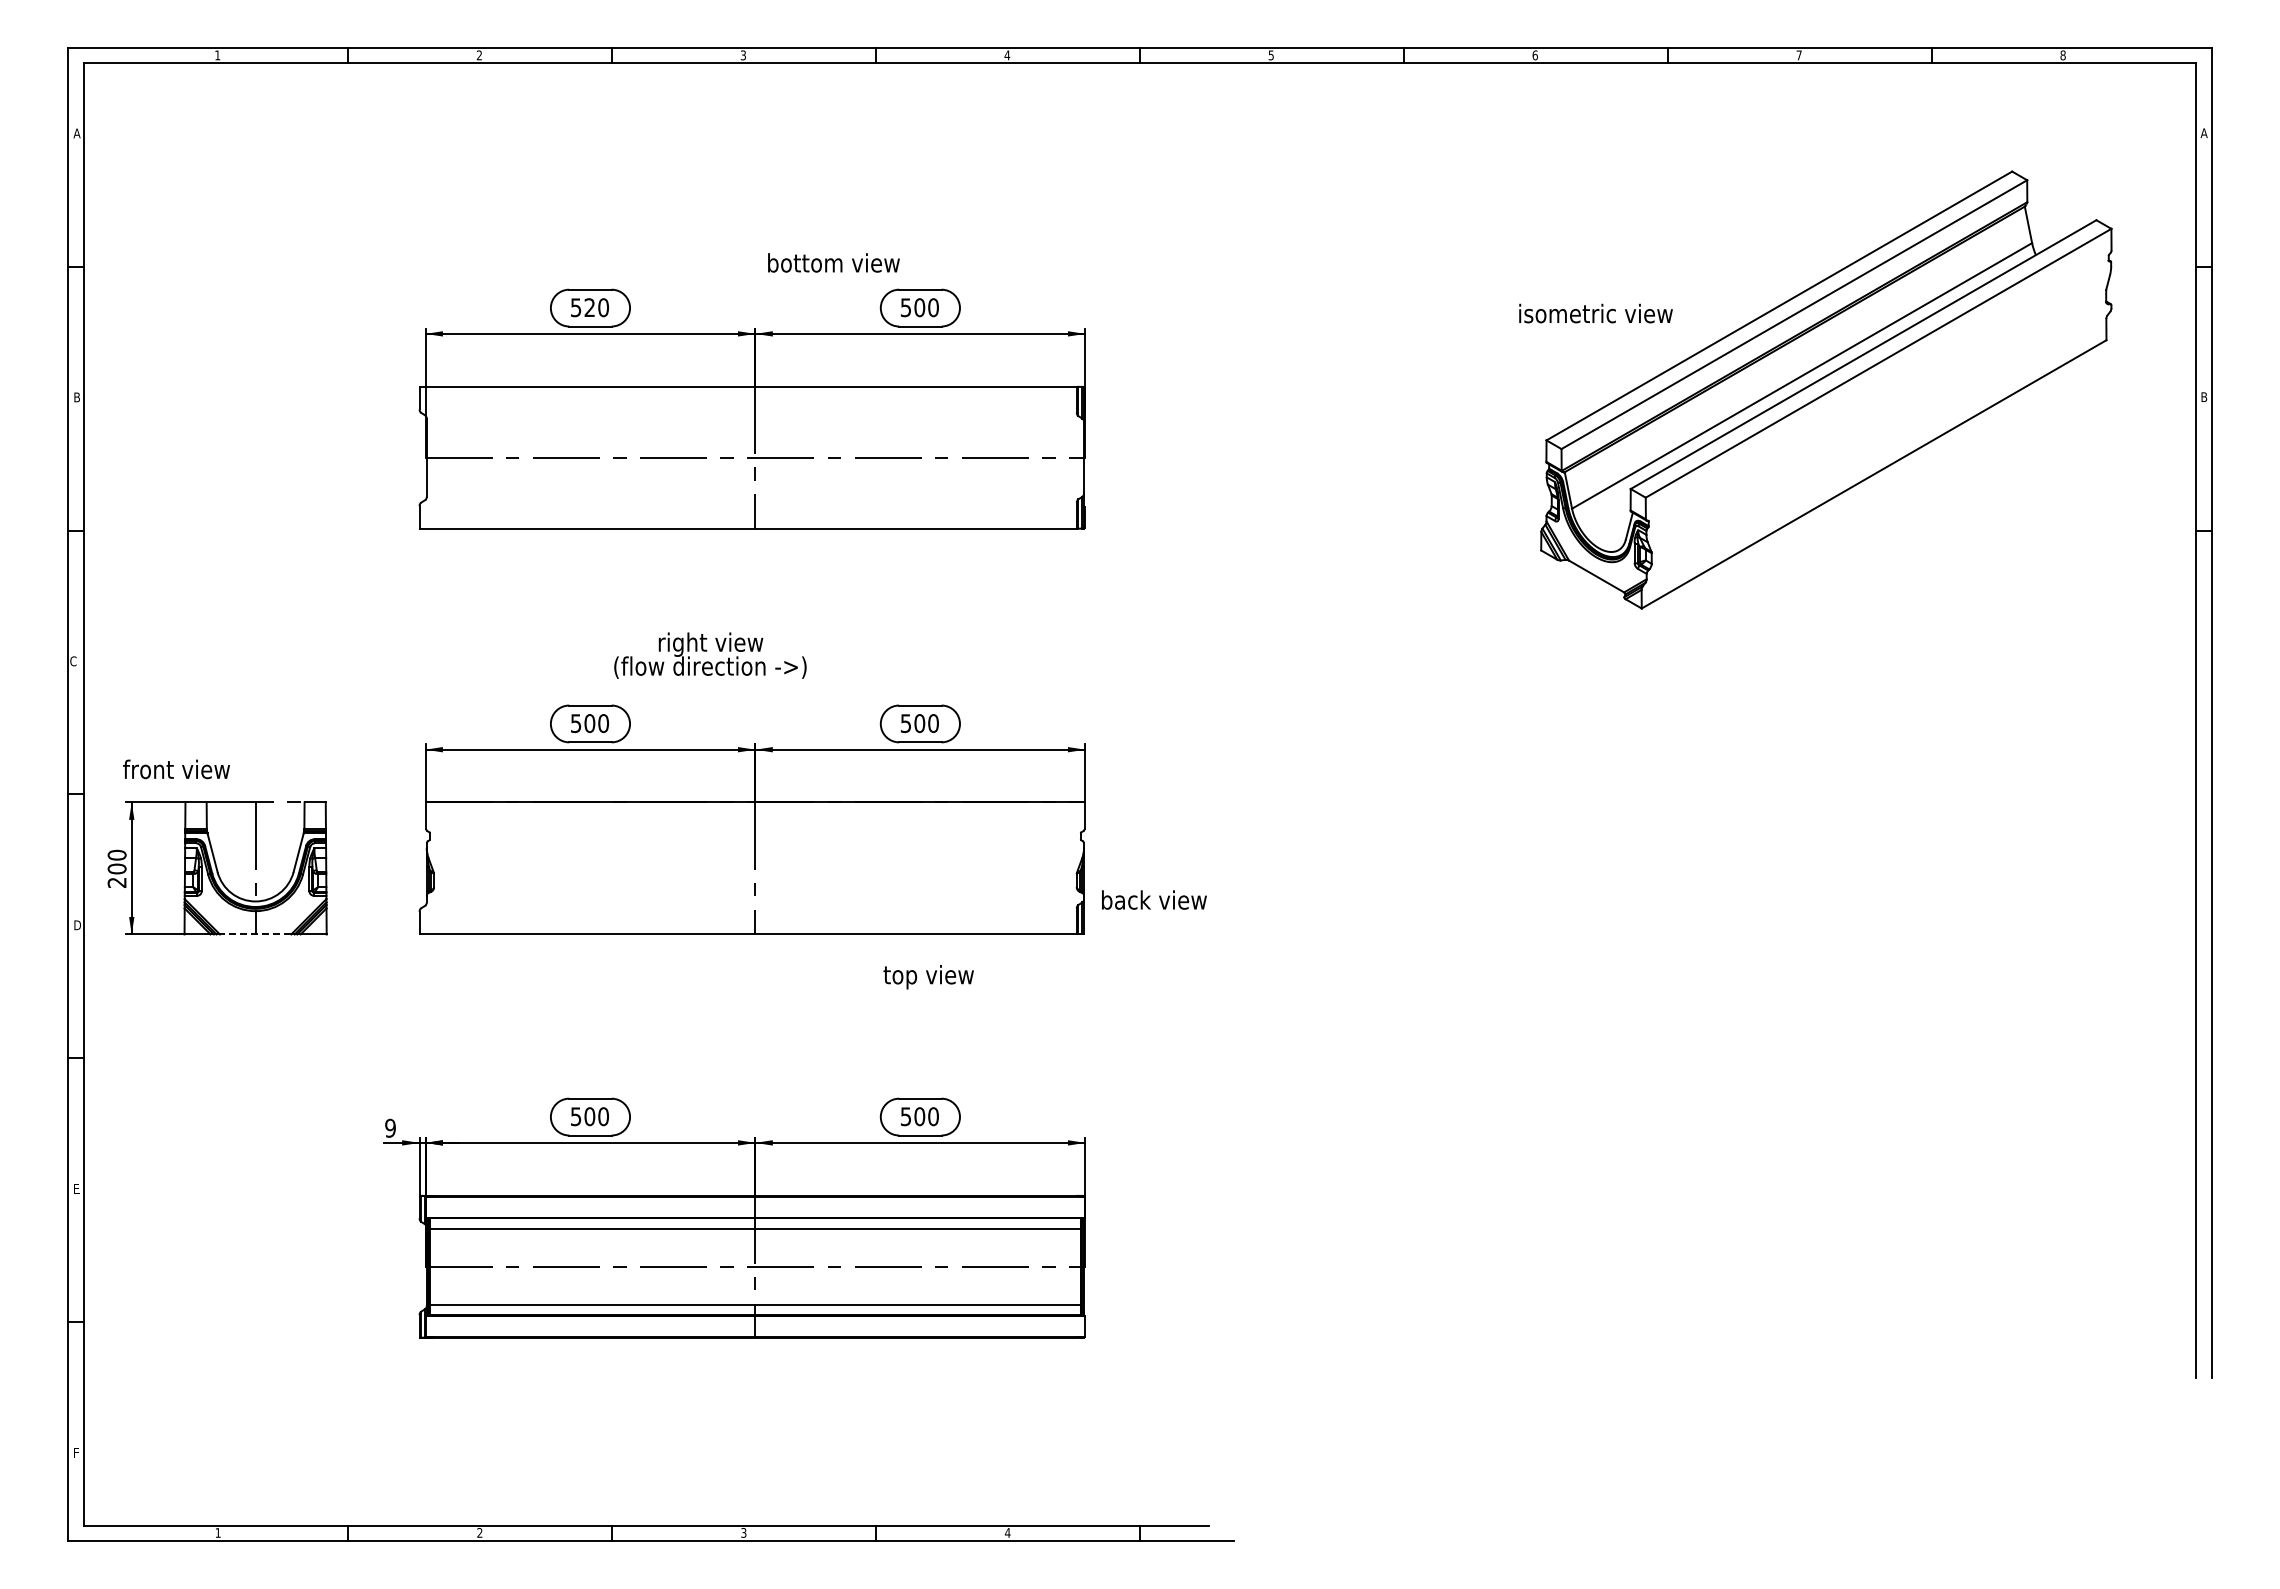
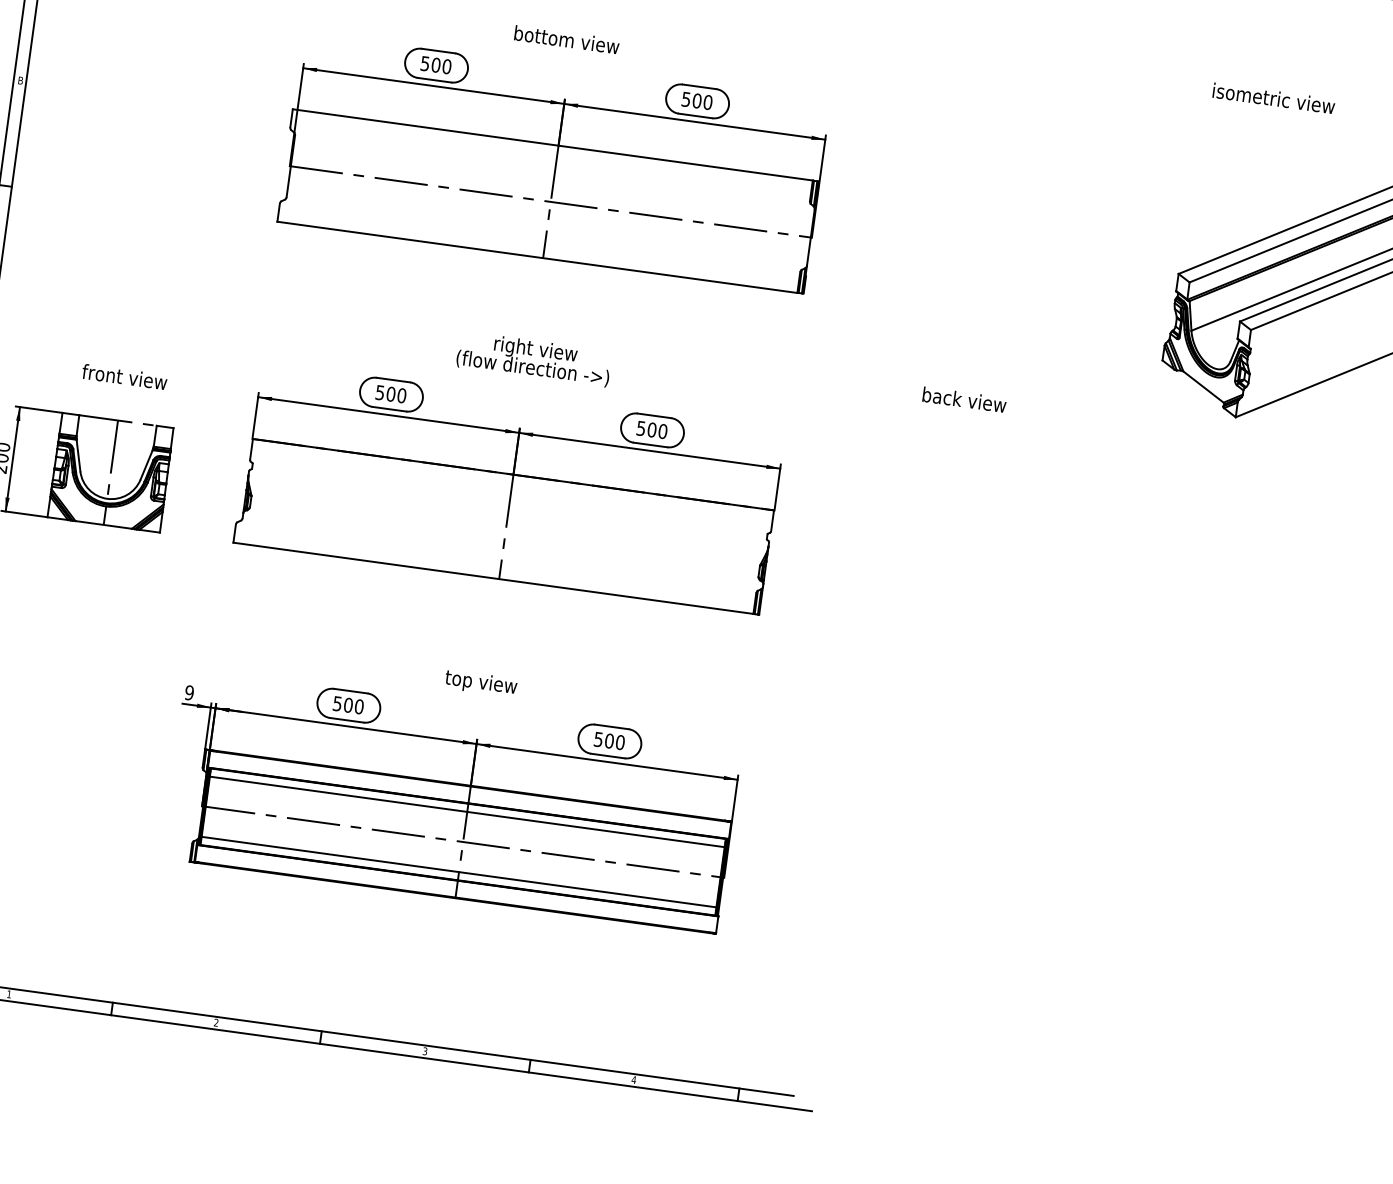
text: (833, 262) -> (566, 39), moved
text: (589, 307) -> (435, 65), 520 -> 500
text: (1595, 313) -> (1273, 98), moved
text: (710, 655) -> (534, 359), moved
text: (176, 769) -> (124, 377), moved
text: (1154, 899) -> (964, 399), moved
line: (255, 934) -> (103, 524), dashed -> solid
text: (928, 977) -> (480, 683), moved

